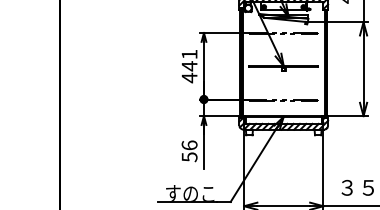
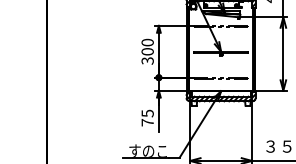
text: (189, 66) -> (147, 51), 441 -> 300
text: (189, 151) -> (147, 118), 56 -> 75

